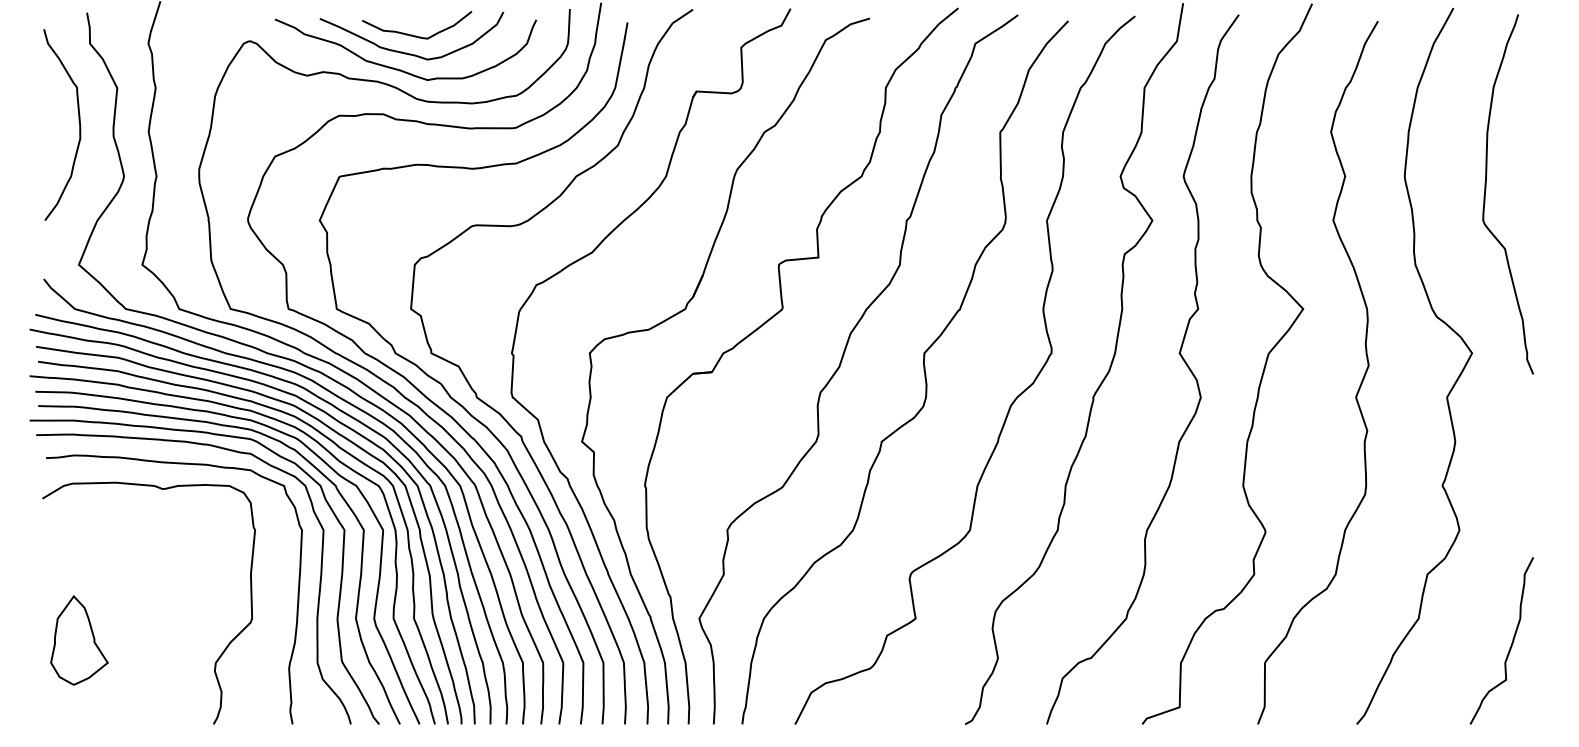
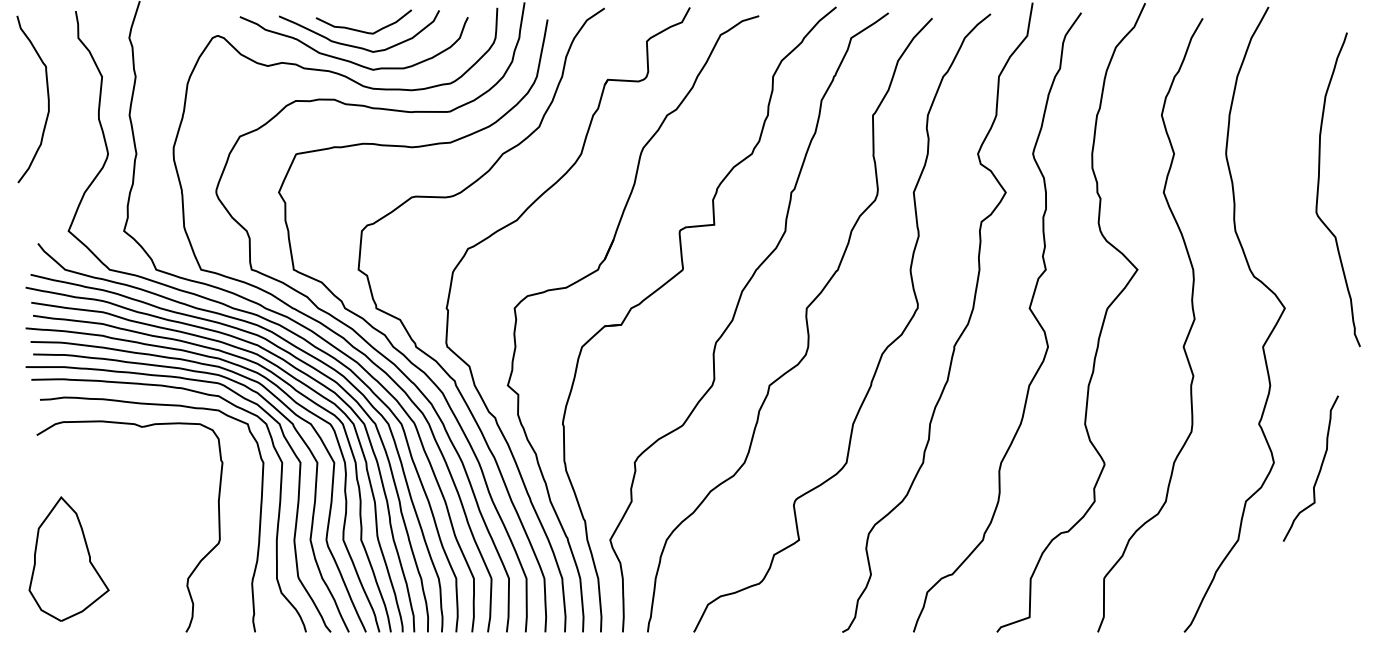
curve: (78, 121) -> (47, 96), moved
curve: (1486, 190) -> (1319, 186), moved
part: (79, 640) -> (69, 559), size x1.6
curve: (1511, 642) -> (1319, 470), moved

